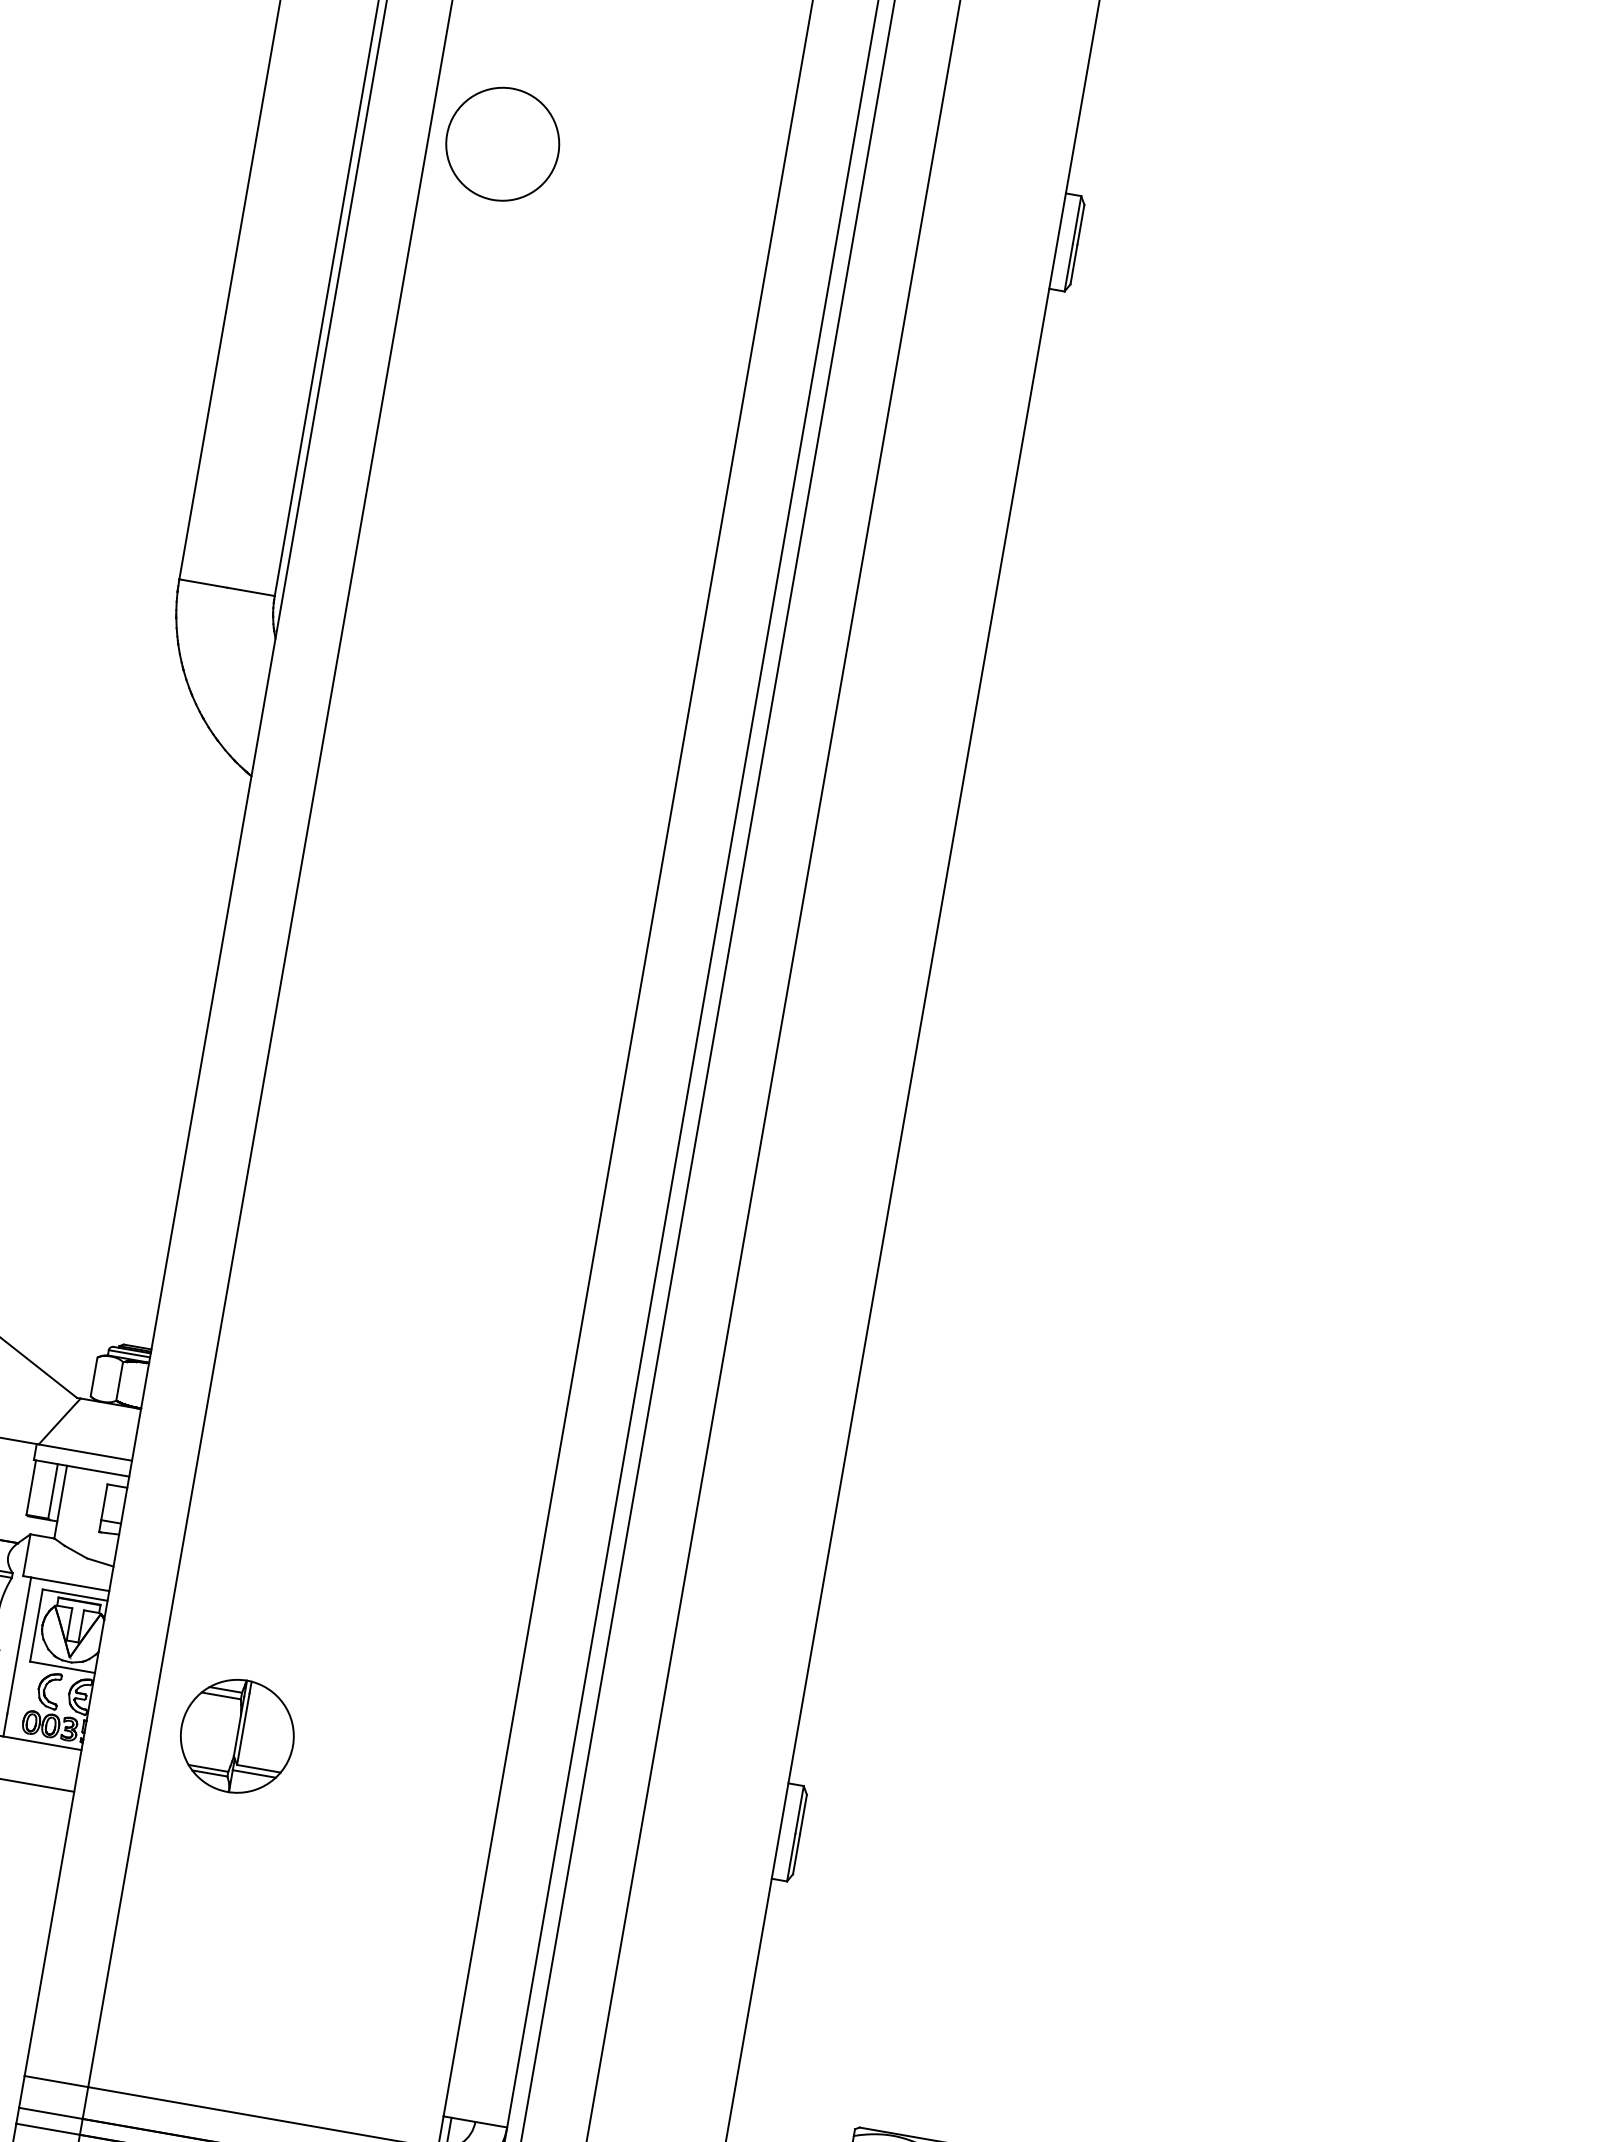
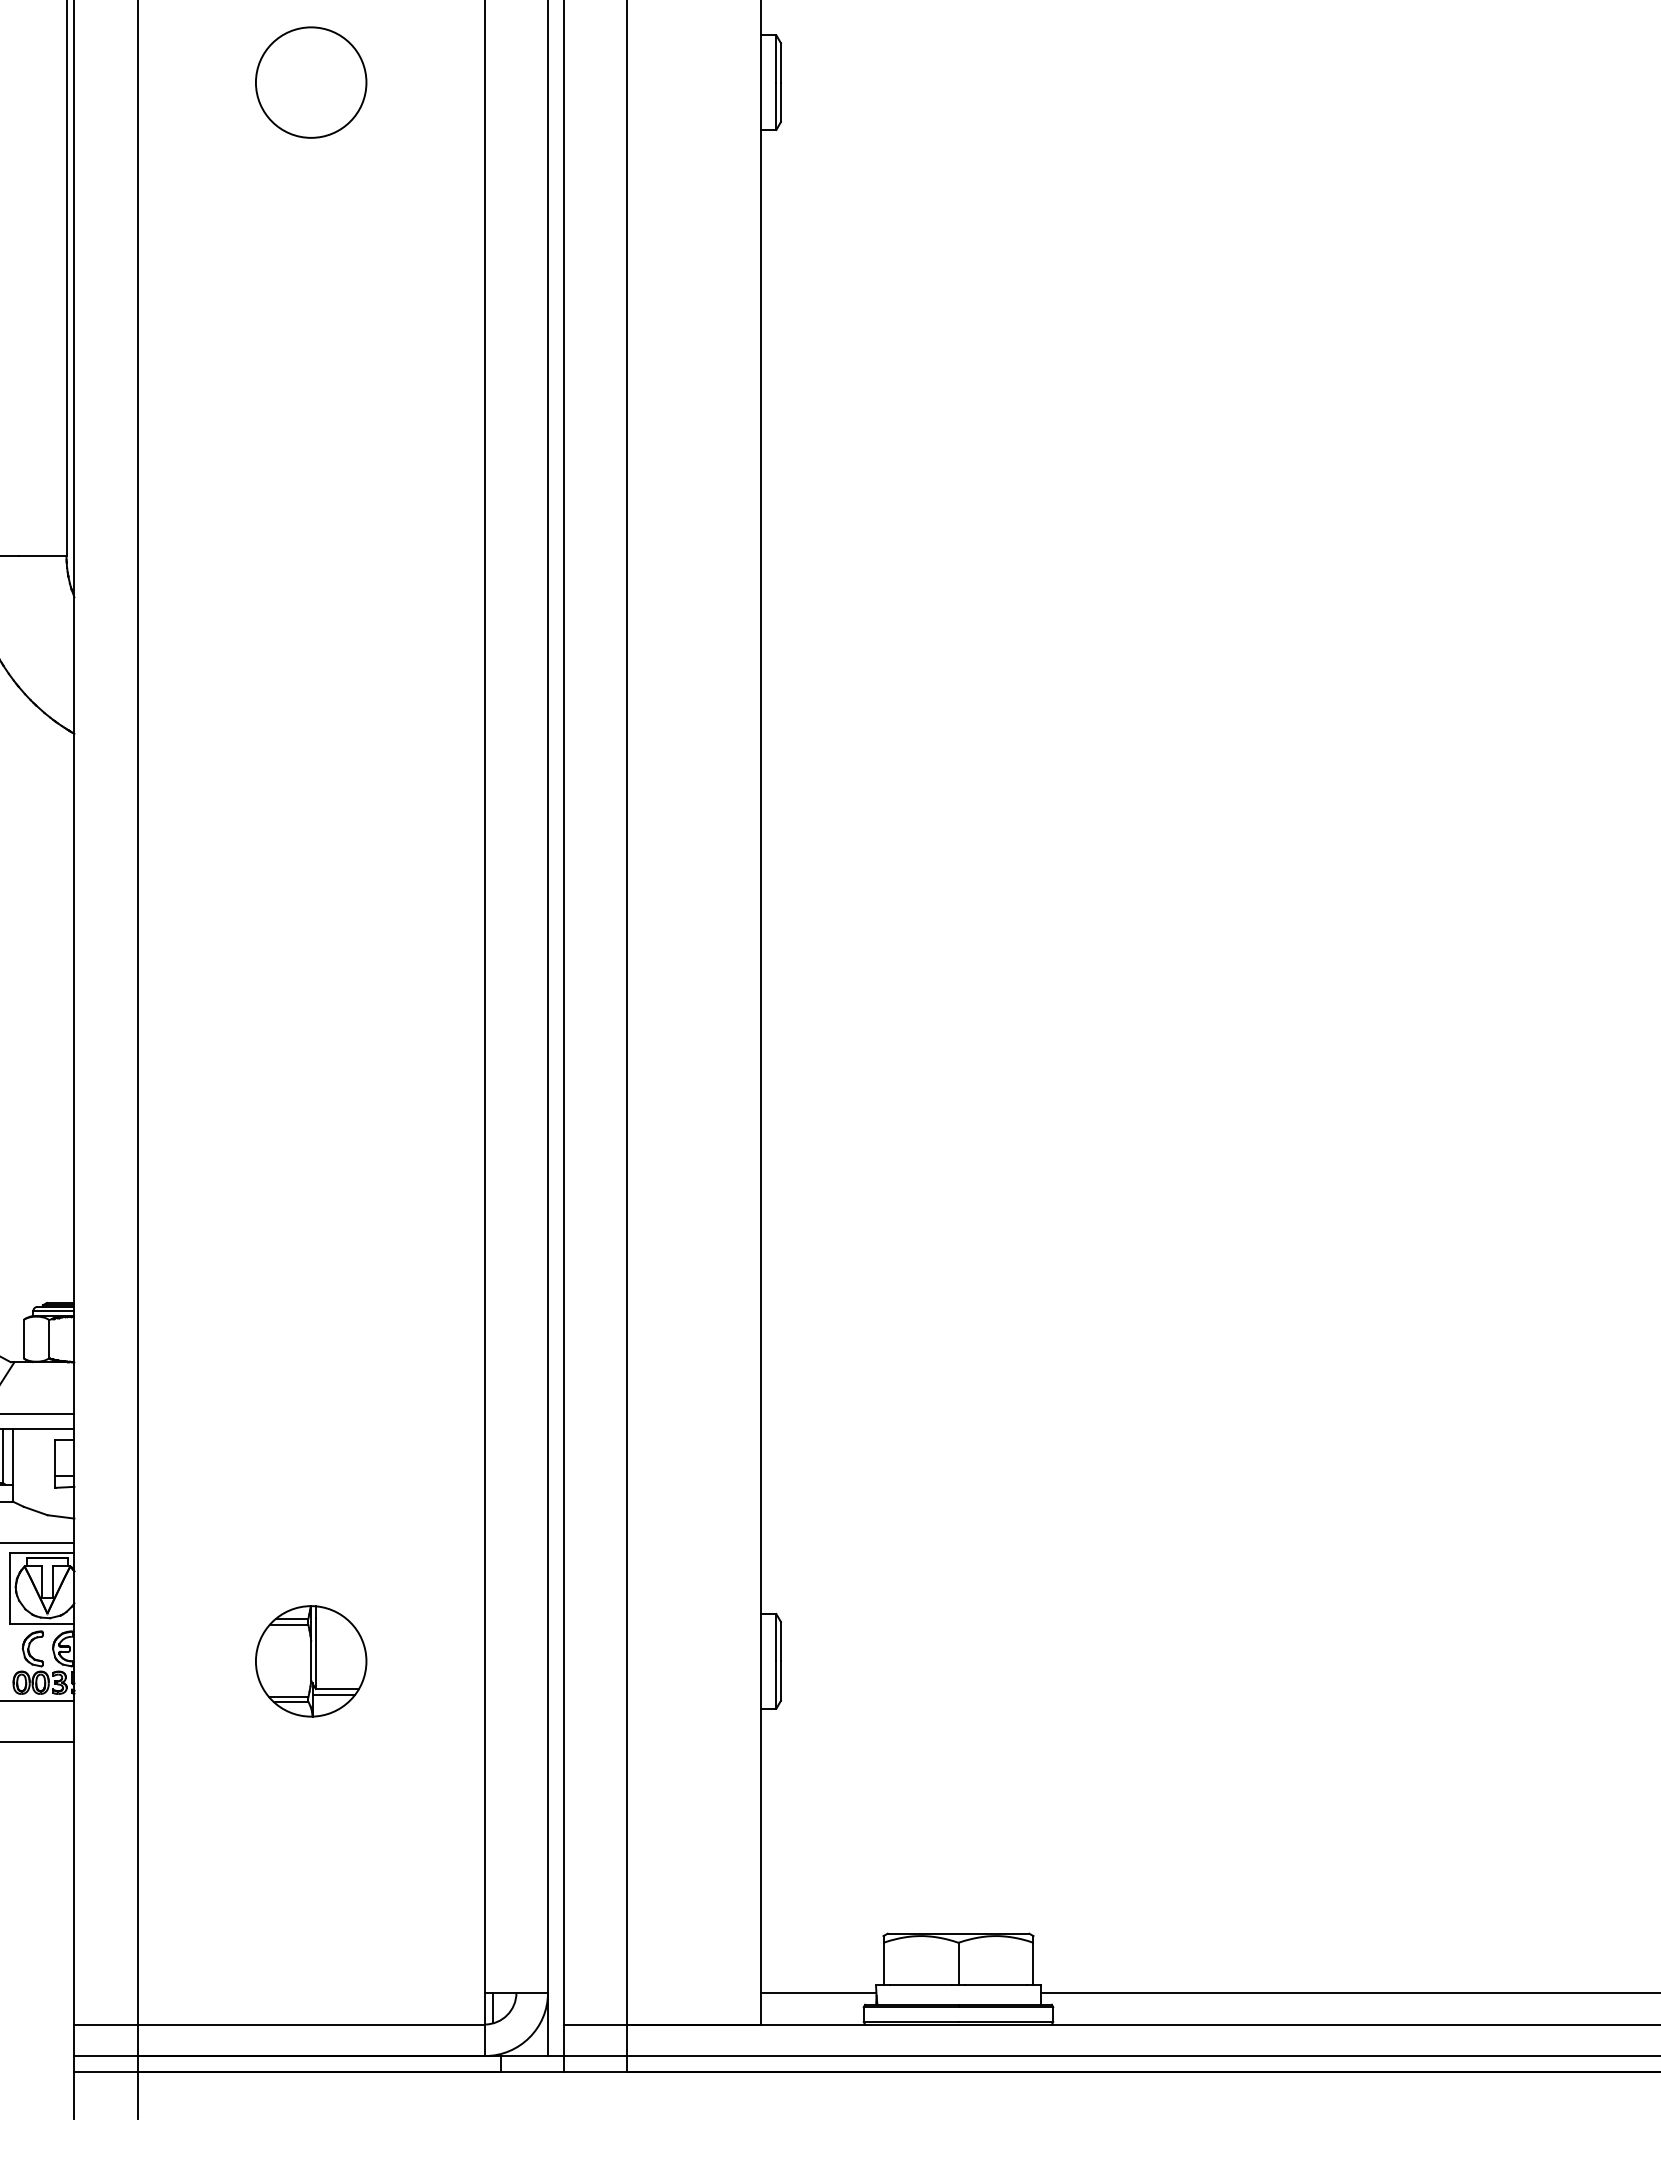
circle: (503, 144) -> (311, 82), moved
part: (237, 1736) -> (311, 1661), moved

